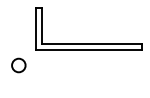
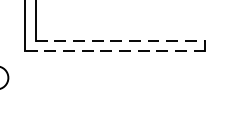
line: (92, 43) -> (121, 40), solid -> dashed
line: (88, 49) -> (114, 50), solid -> dashed

